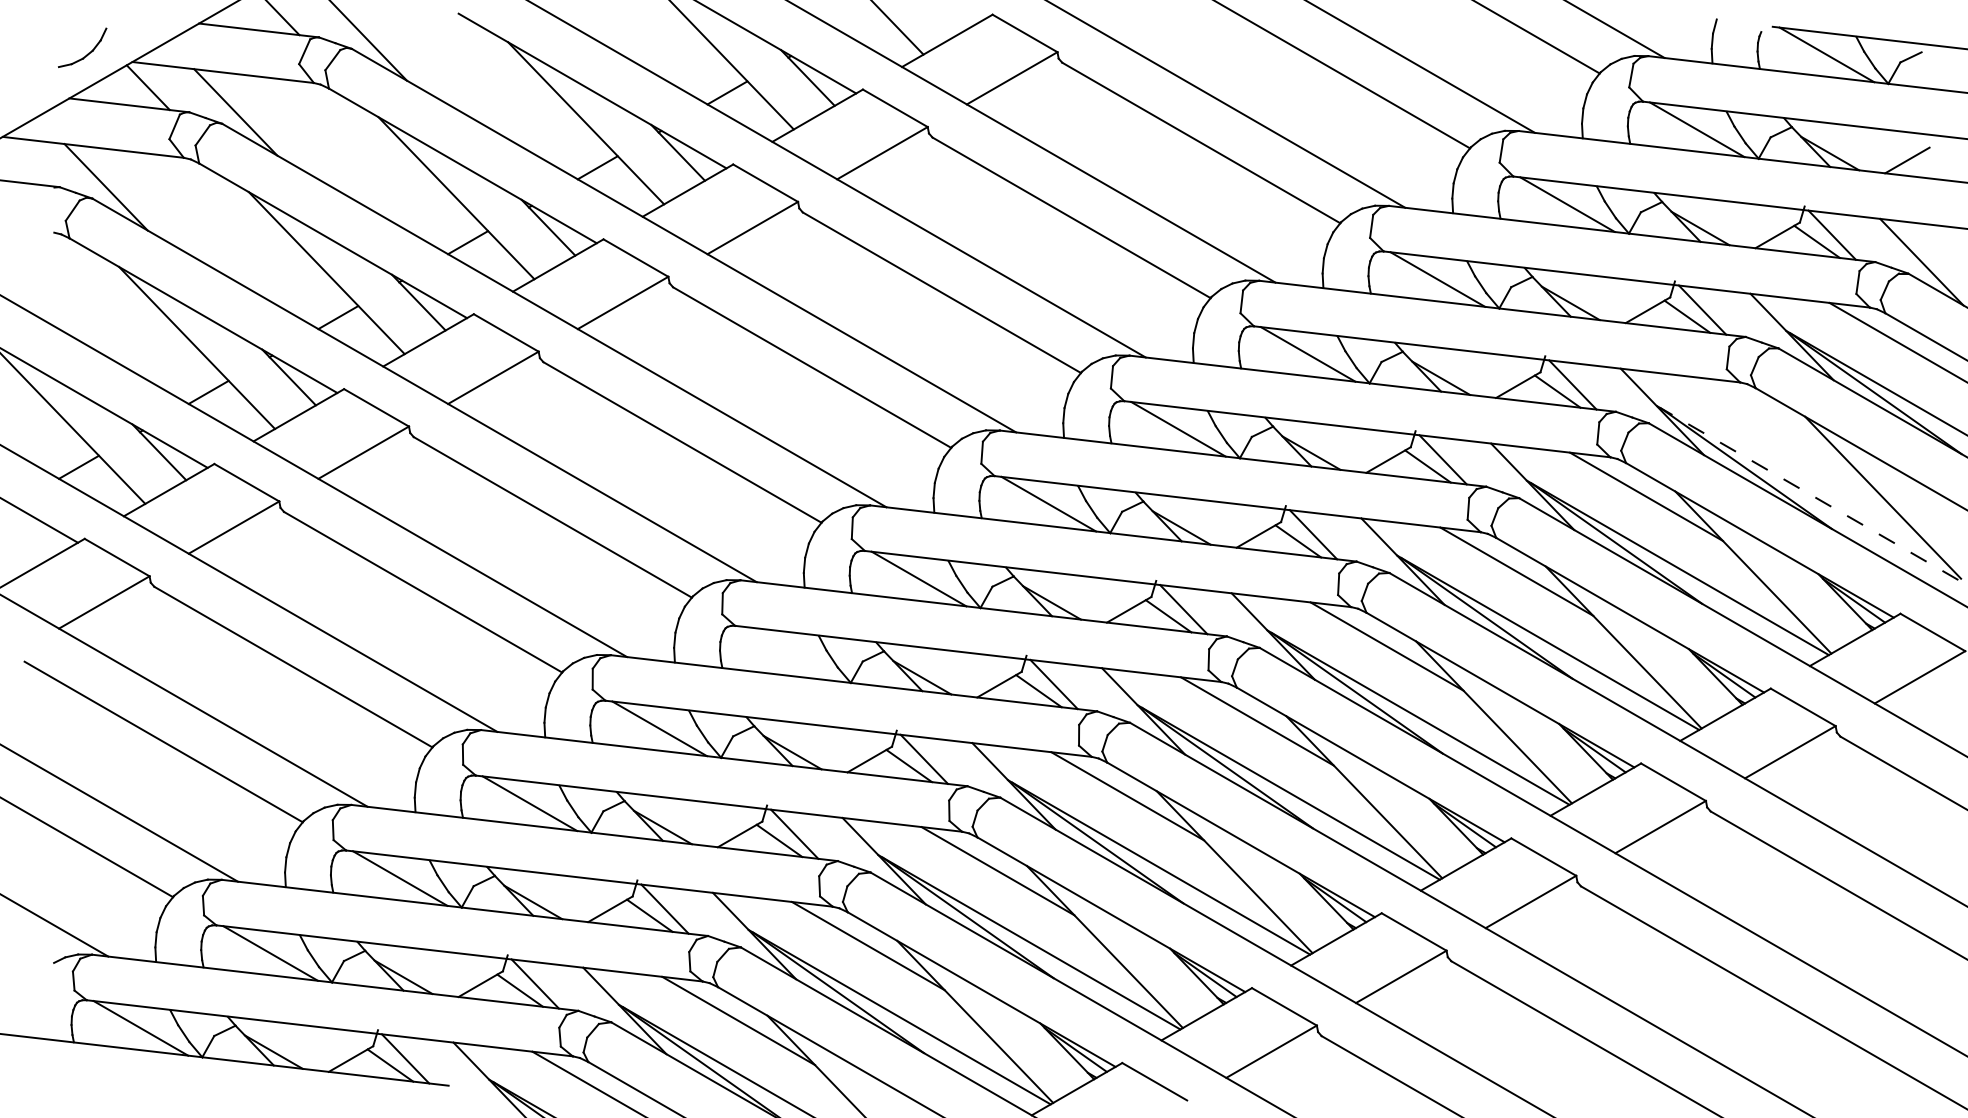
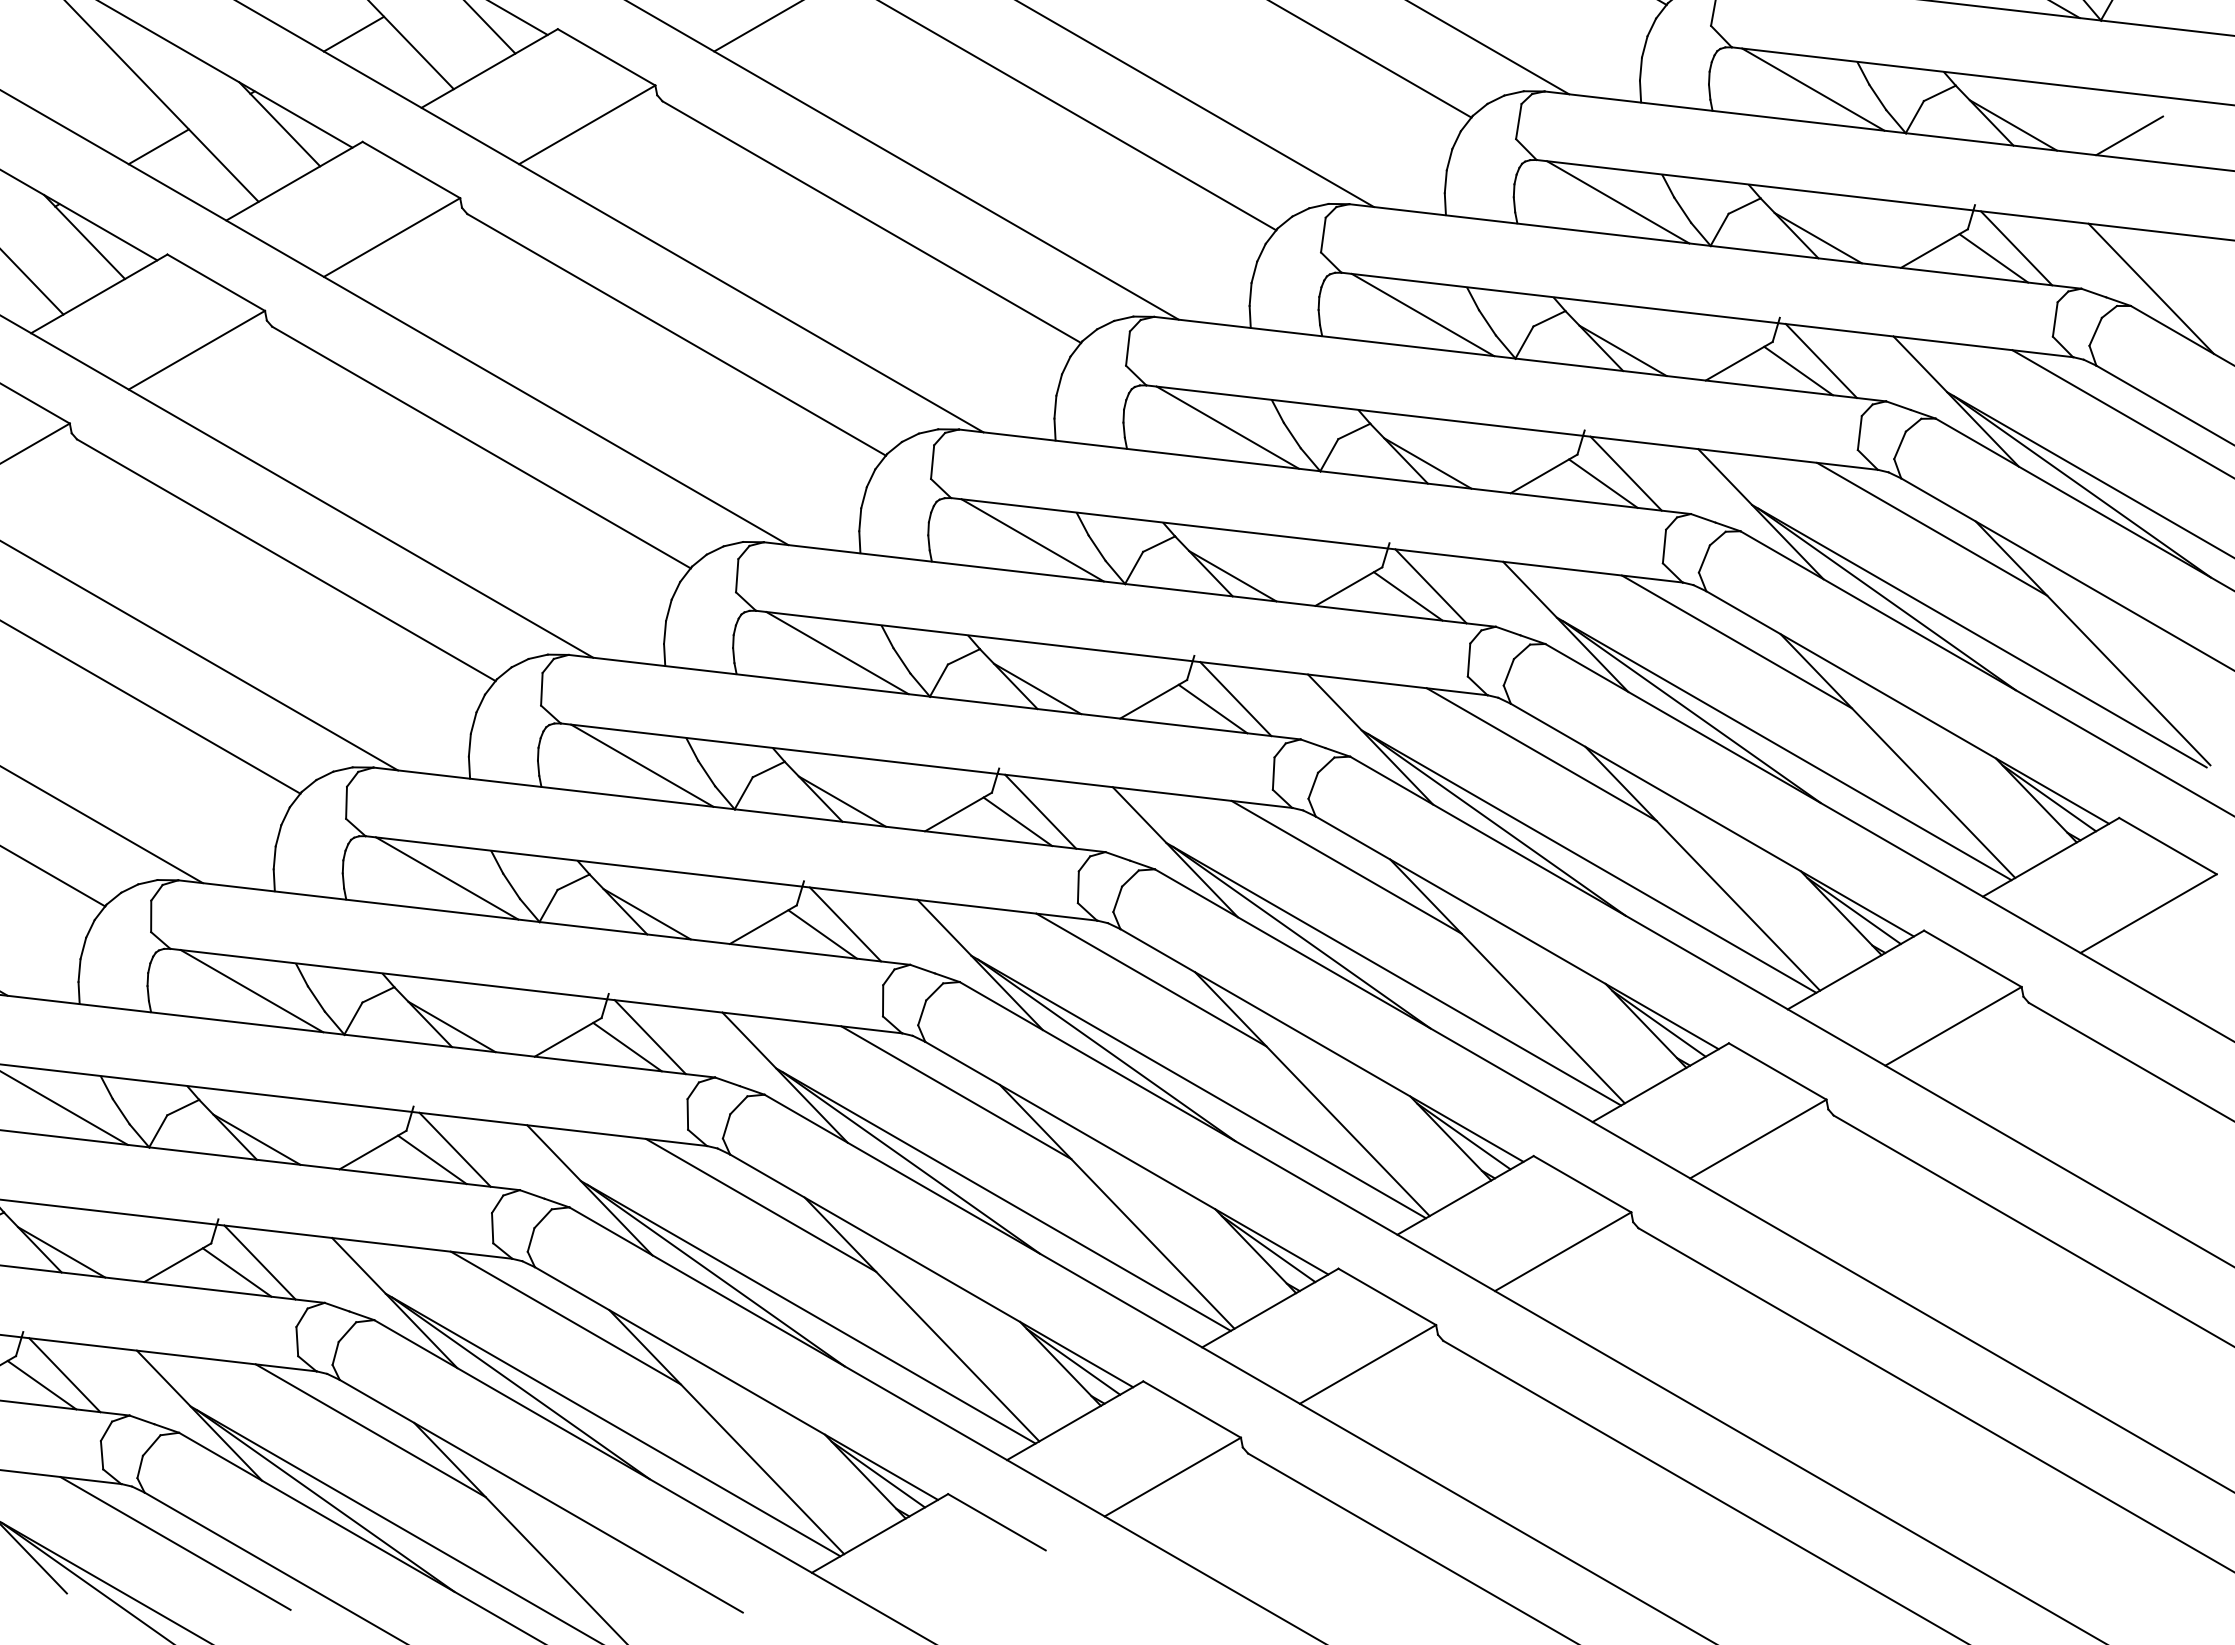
line: (1775, 421) -> (1931, 528), added
line: (1808, 493) -> (1980, 636), dashed -> solid
line: (789, 653) -> (447, 877), added

